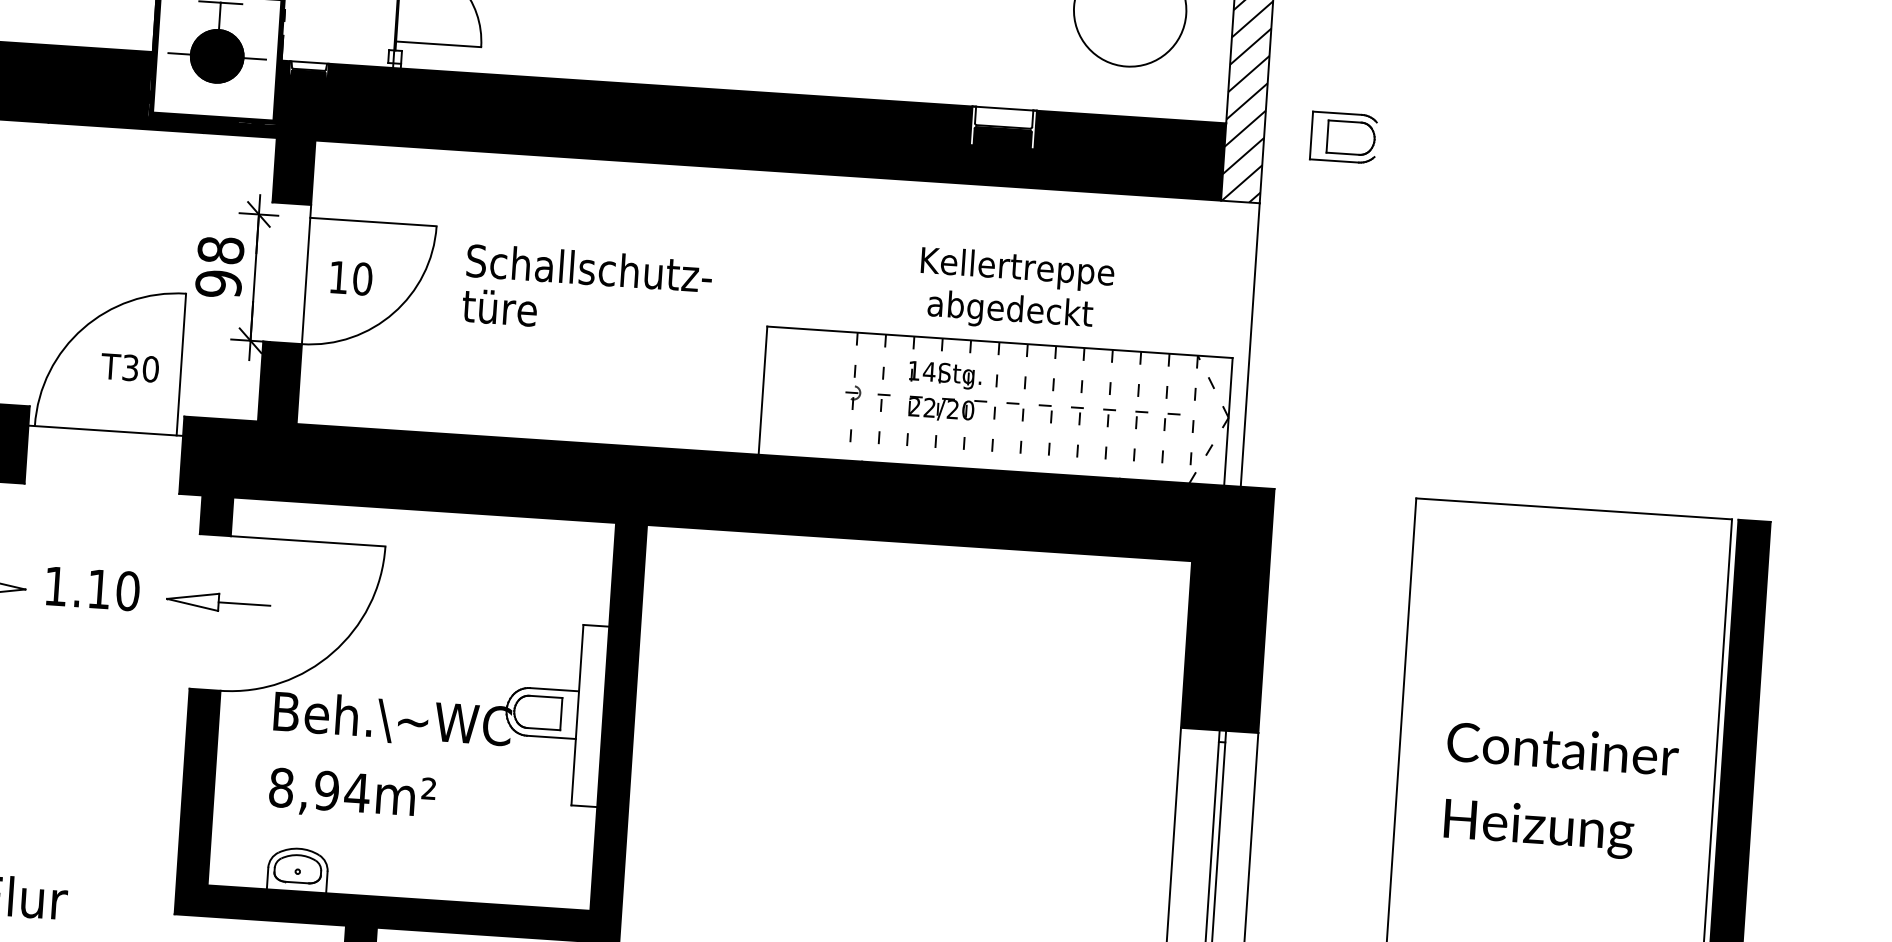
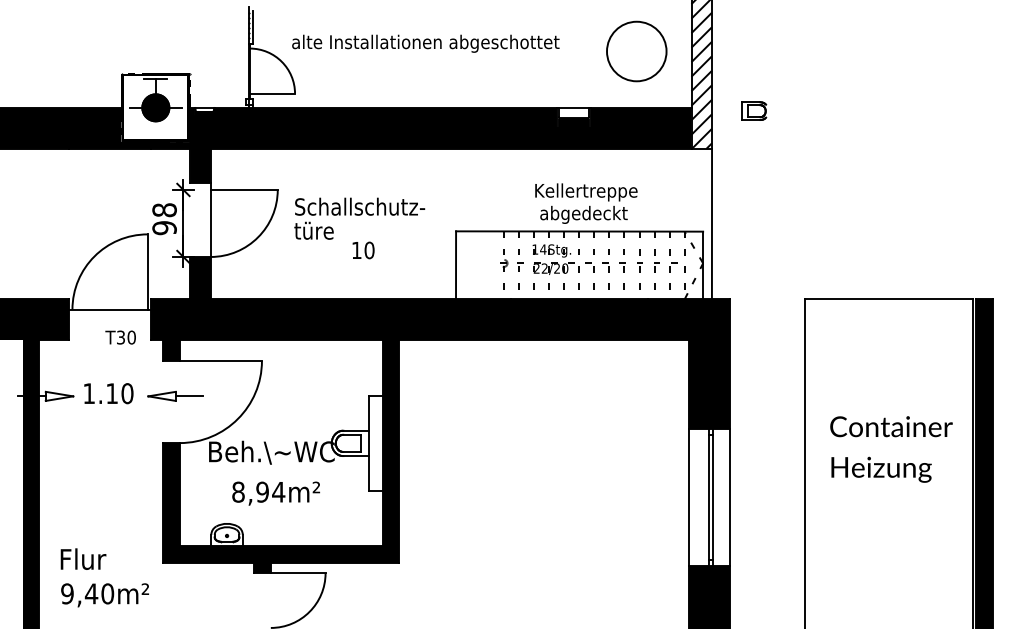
part: (1344, 136) -> (754, 110), size x0.7
text: (351, 278) -> (363, 250), moved
text: (129, 367) -> (120, 337), moved
text: (351, 794) -> (275, 493), moved

